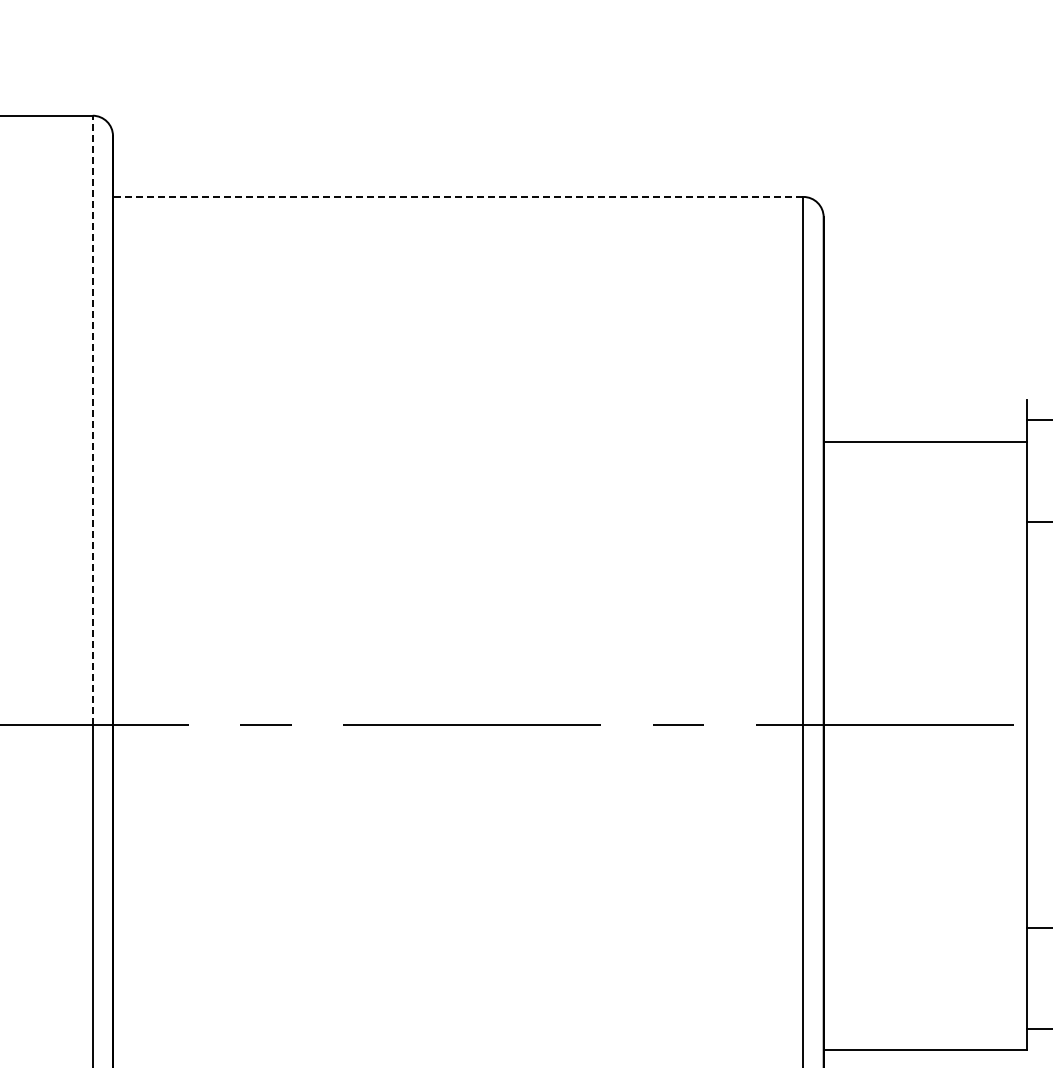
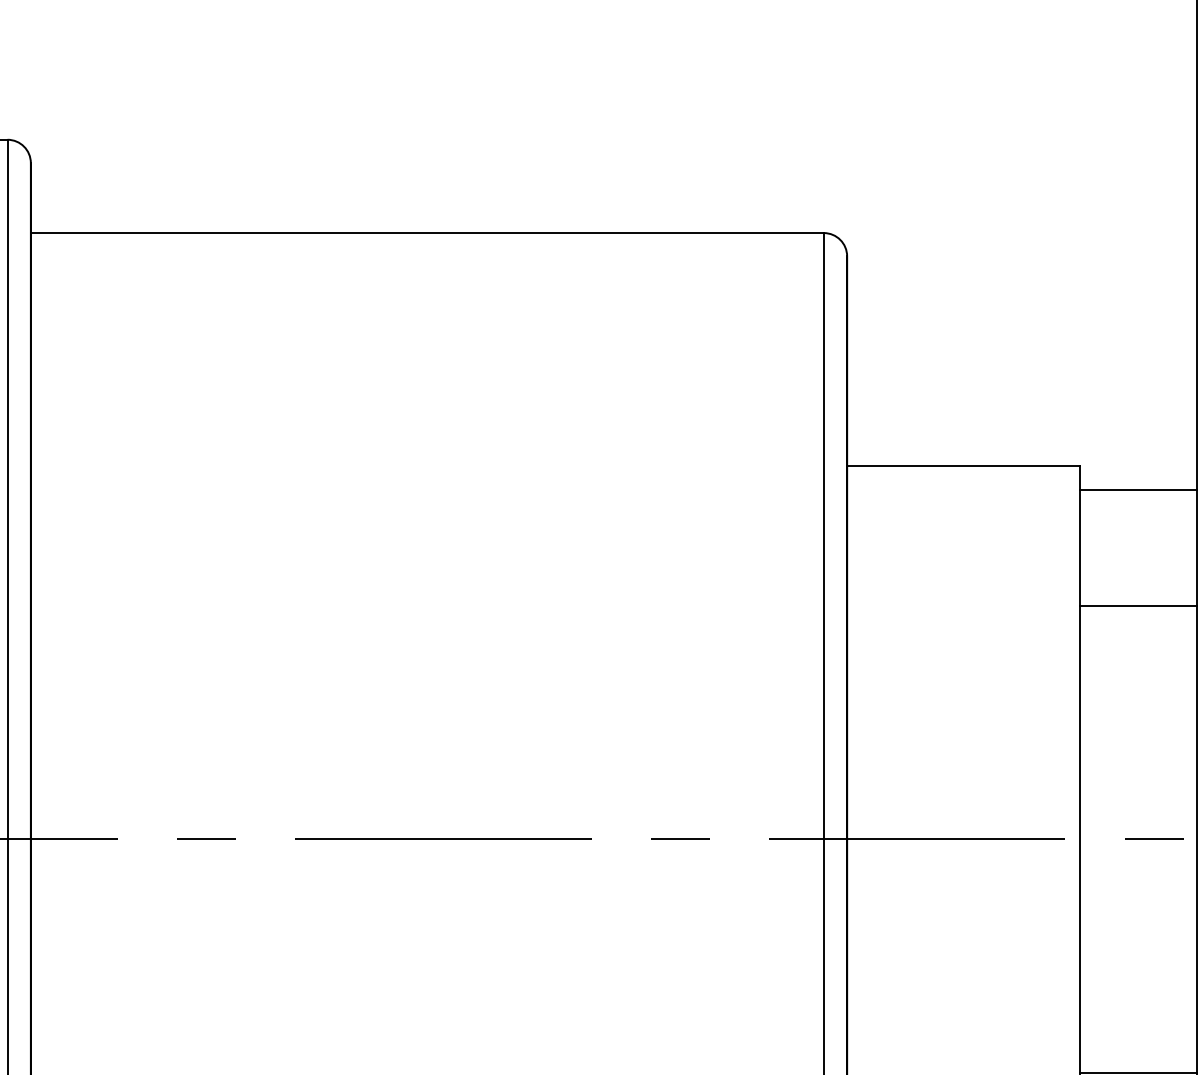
line: (457, 196) -> (426, 232), dashed -> solid
line: (92, 420) -> (7, 489), dashed -> solid
line: (924, 442) -> (962, 466), moved

